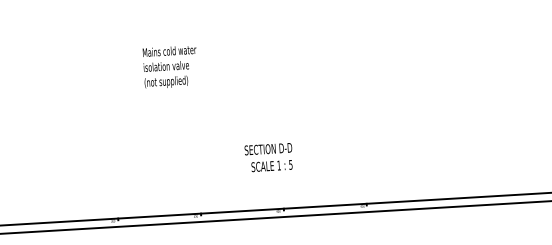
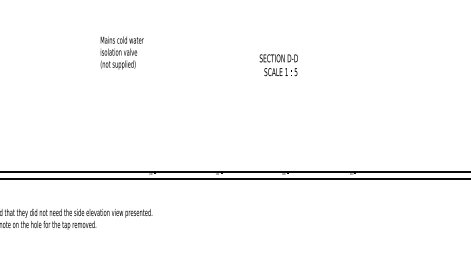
text: (169, 66) -> (121, 52), moved
text: (268, 157) -> (278, 65), moved

